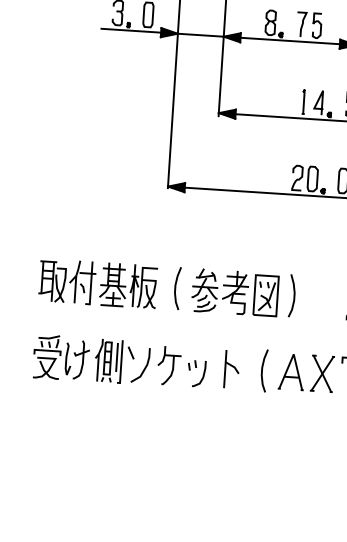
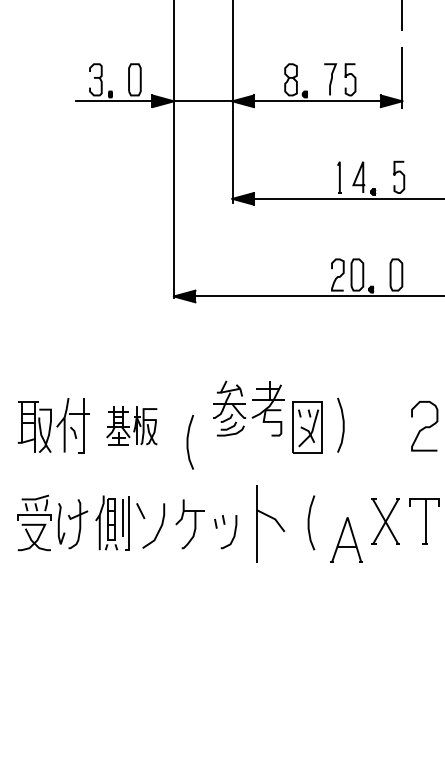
part: (128, 285) -> (131, 425), size x0.7
curve: (176, 287) -> (188, 441), moved
part: (219, 291) -> (248, 408), moved
part: (232, 369) -> (270, 523), size x1.6
part: (291, 371) -> (346, 539), moved

